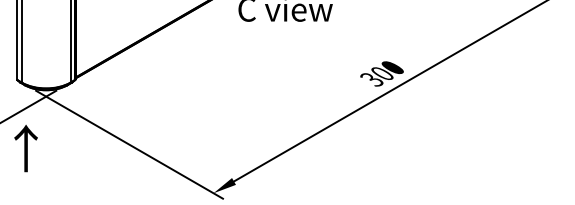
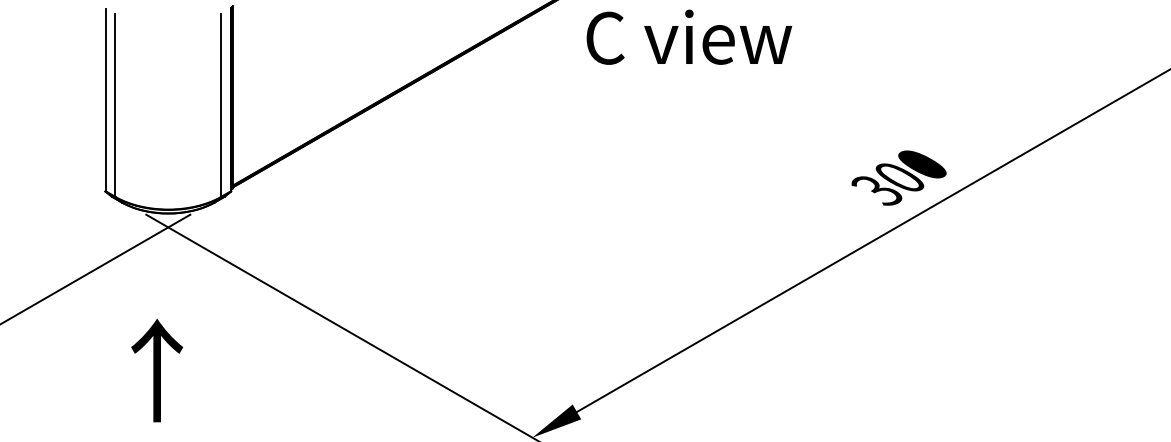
text: (25, 148) -> (155, 370), moved

